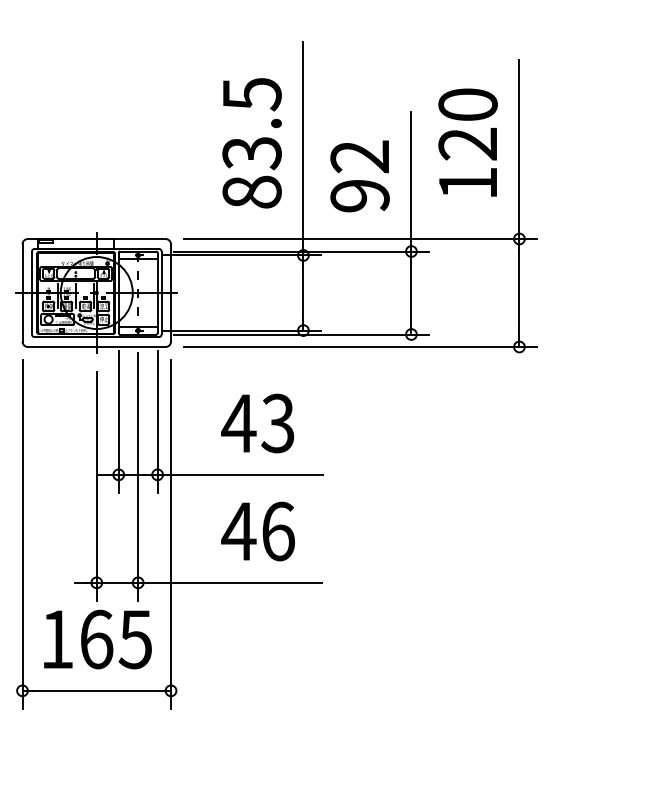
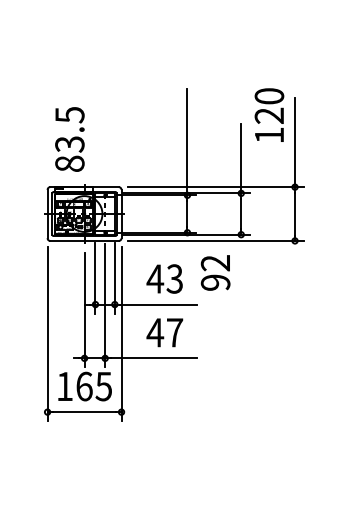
text: (468, 141) -> (269, 114), moved
text: (251, 143) -> (69, 139), moved
text: (359, 175) -> (215, 272), moved
text: (279, 530) -> (175, 332), 46 -> 47

